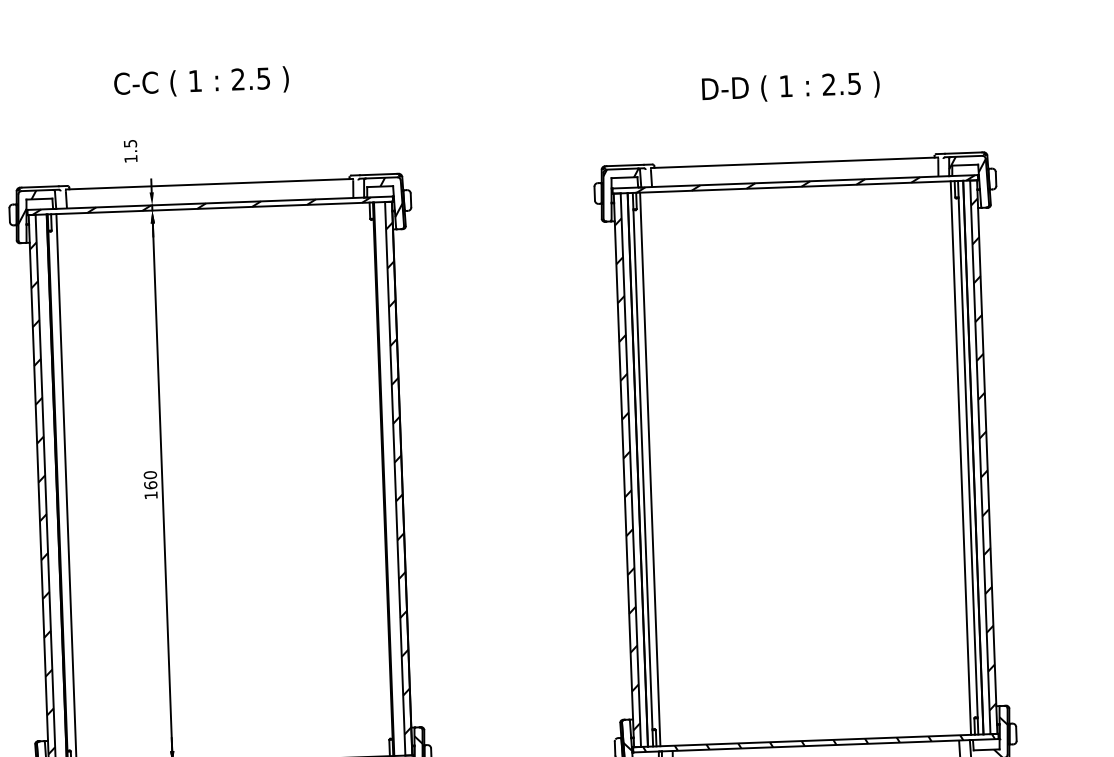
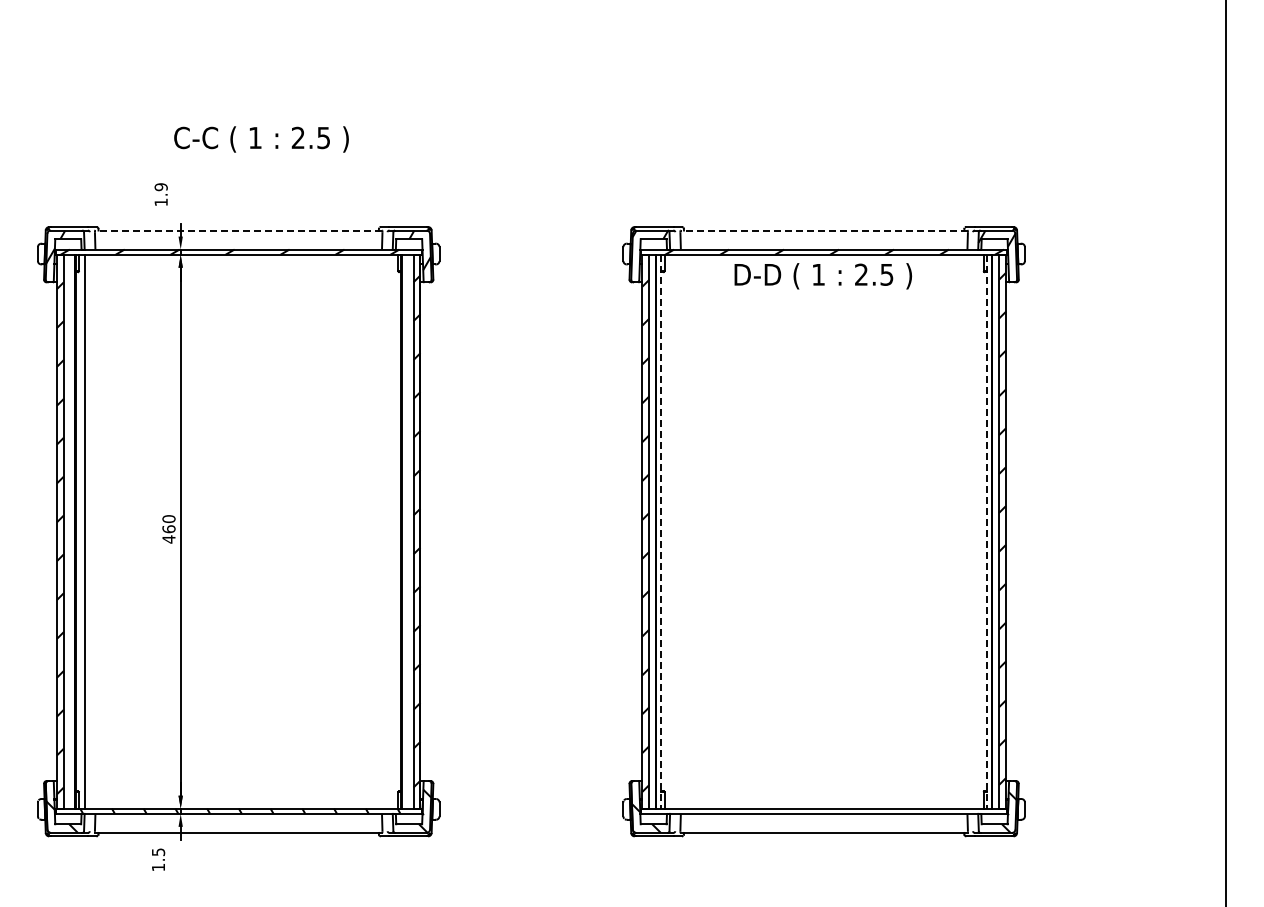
text: (201, 82) -> (261, 139), moved
text: (791, 87) -> (823, 276), moved
text: (129, 144) -> (160, 187), 1.5 -> 1.9
line: (793, 162) -> (823, 230), solid -> dashed
line: (209, 184) -> (238, 230), solid -> dashed
line: (960, 457) -> (979, 531), removed
line: (967, 457) -> (986, 531), solid -> dashed
line: (643, 469) -> (661, 531), solid -> dashed
line: (650, 469) -> (668, 531), removed
text: (150, 495) -> (168, 539), 160 -> 460
hatch: (819, 742) -> (827, 810), removed

